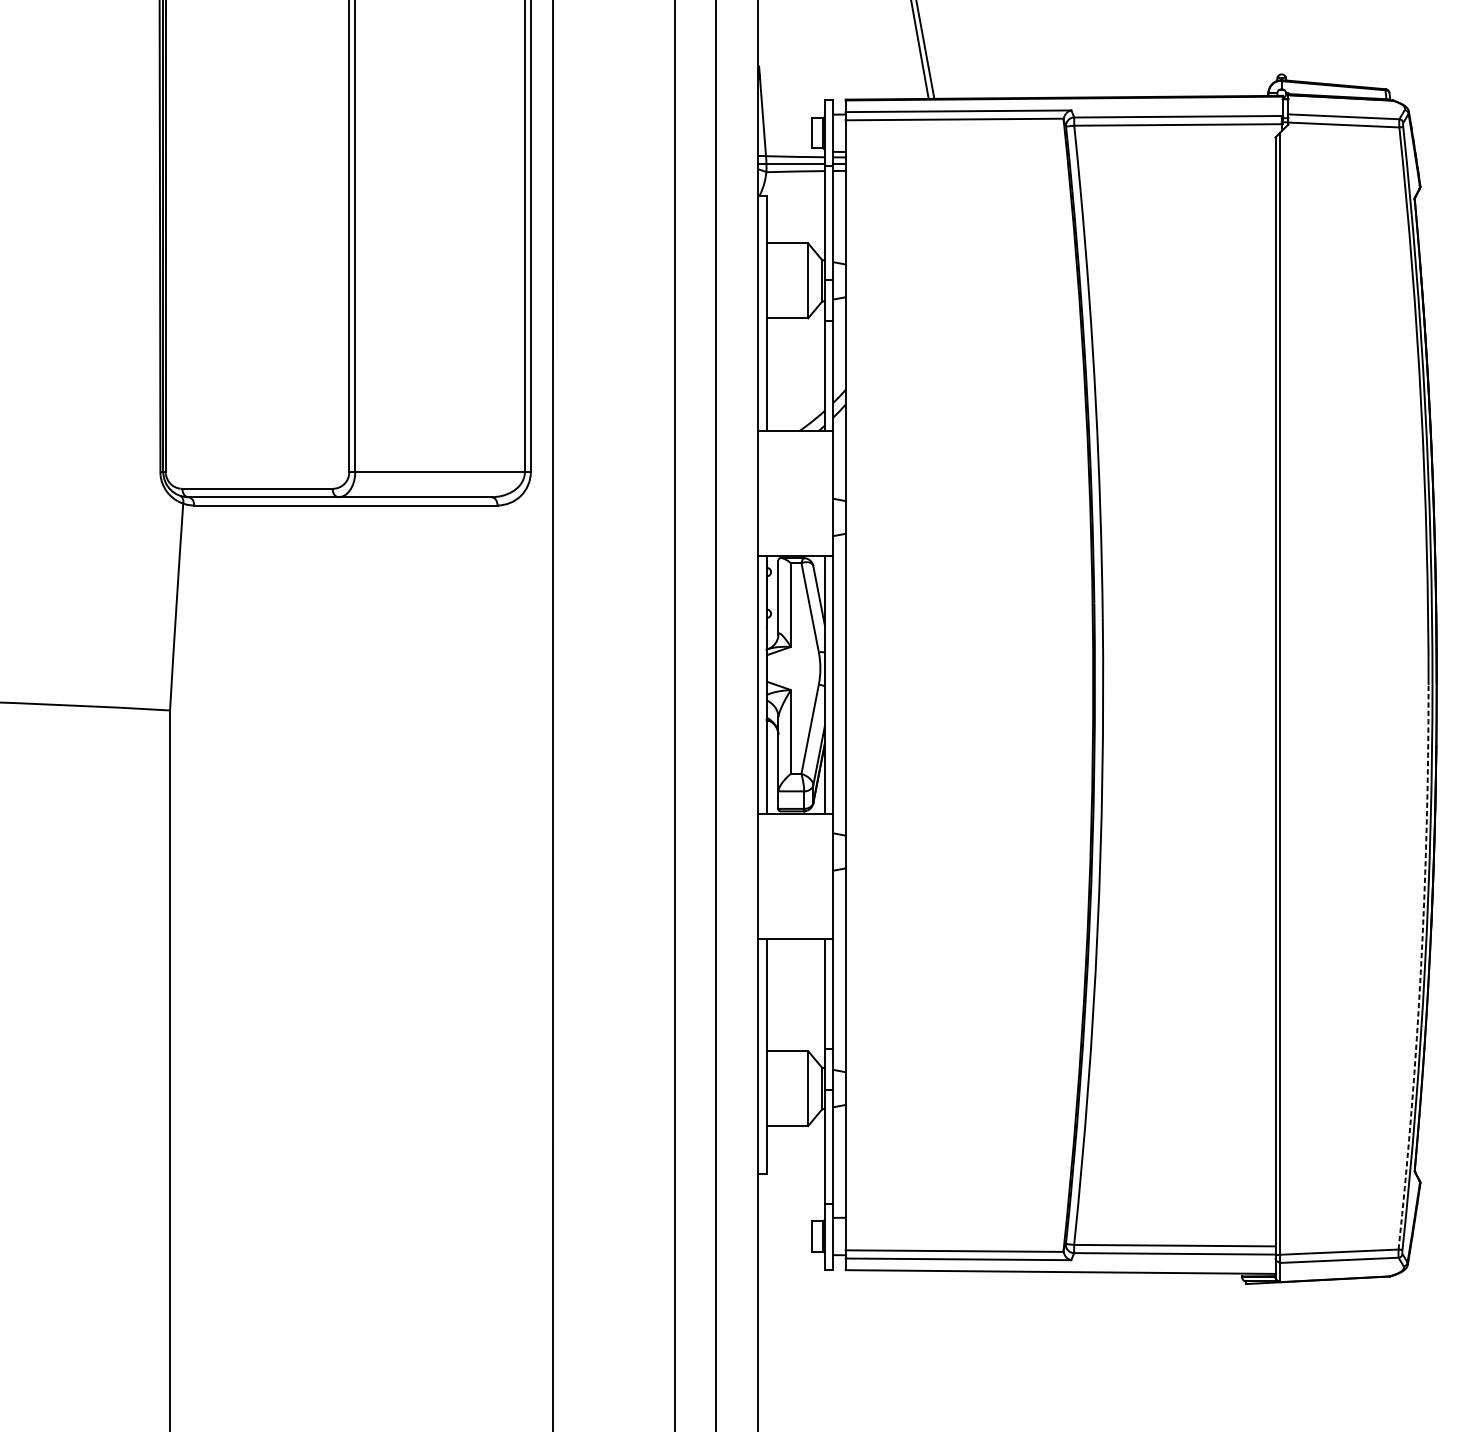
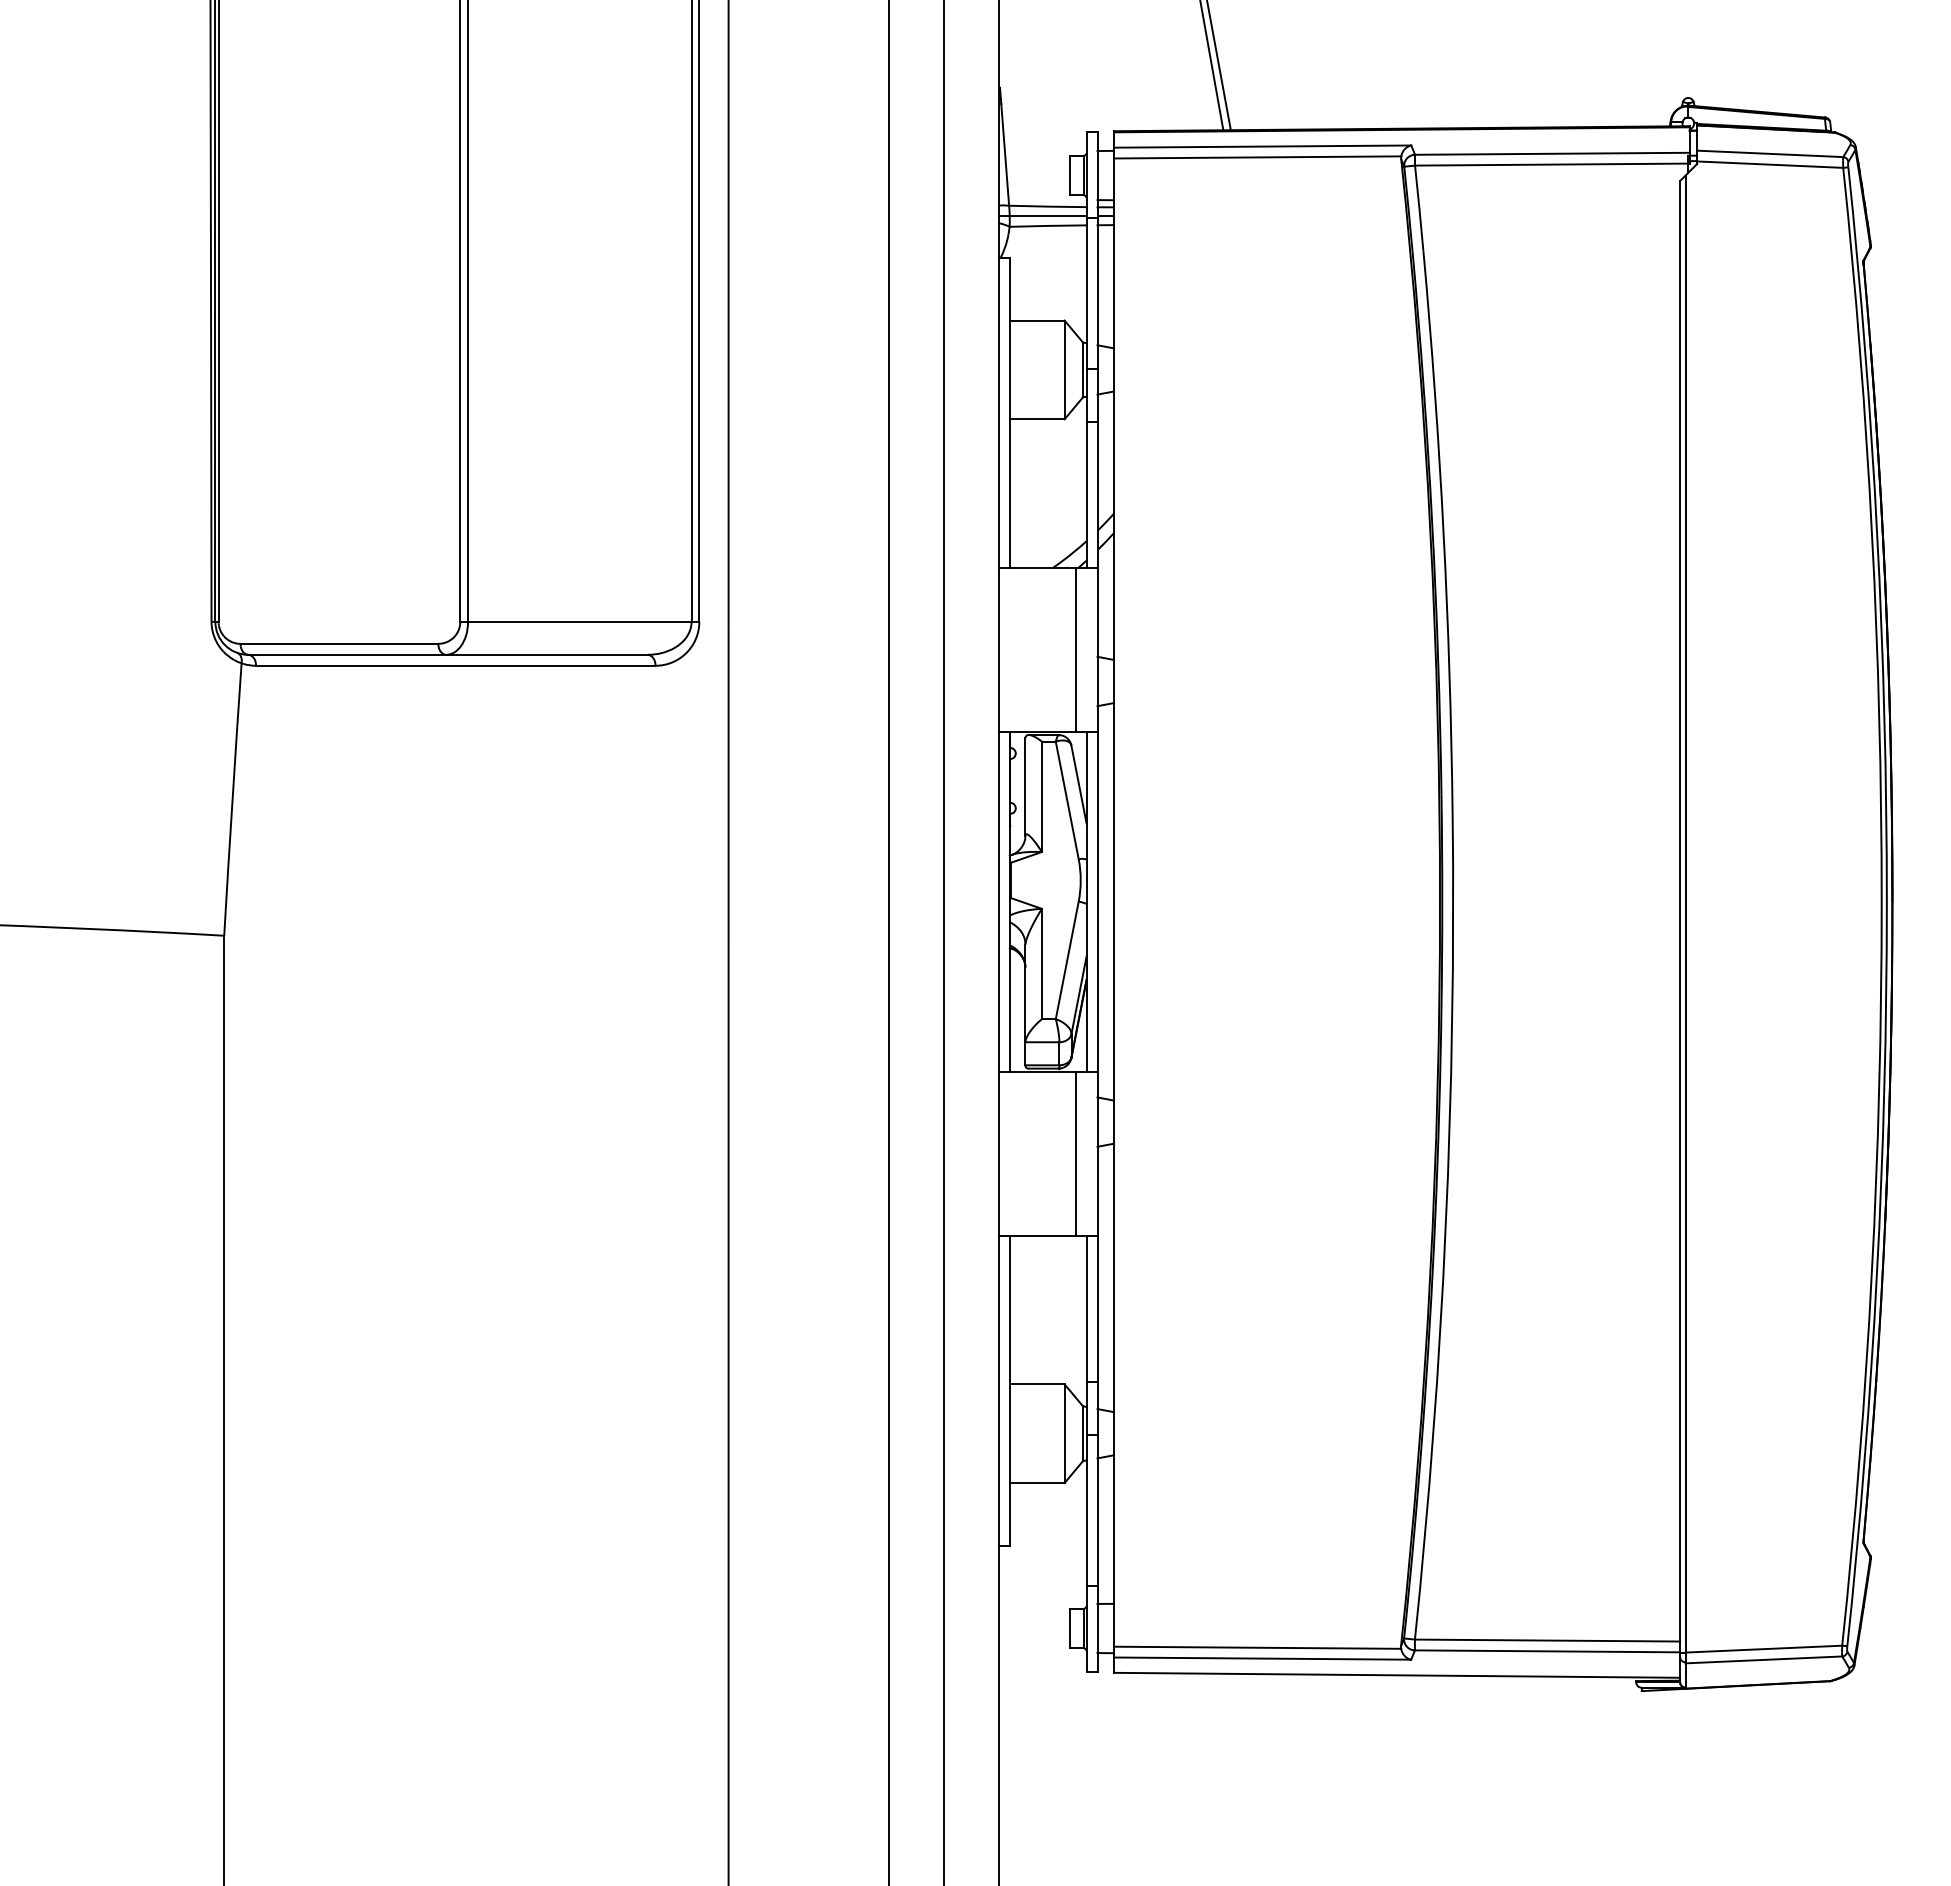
line: (816, 493) -> (1075, 649), added
line: (816, 876) -> (1075, 1154), added
arc: (1420, 967) -> (1871, 1274), dashed -> solid

